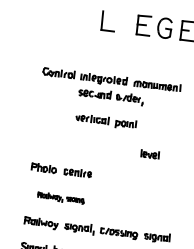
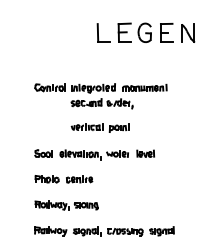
part: (108, 20) -> (103, 32), moved
part: (83, 146) -> (81, 154), added
part: (60, 198) -> (66, 205), size x1.43

